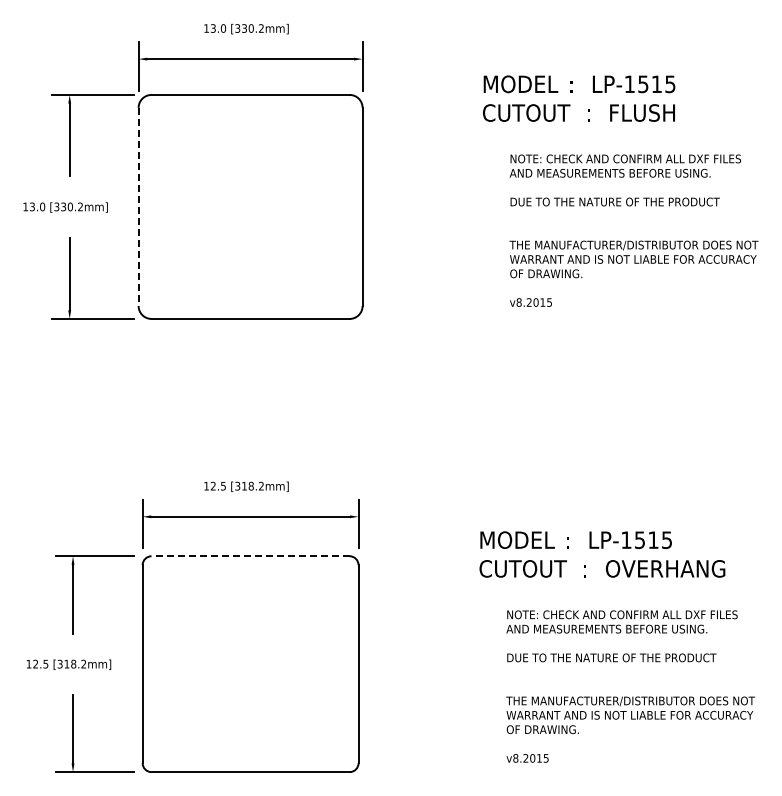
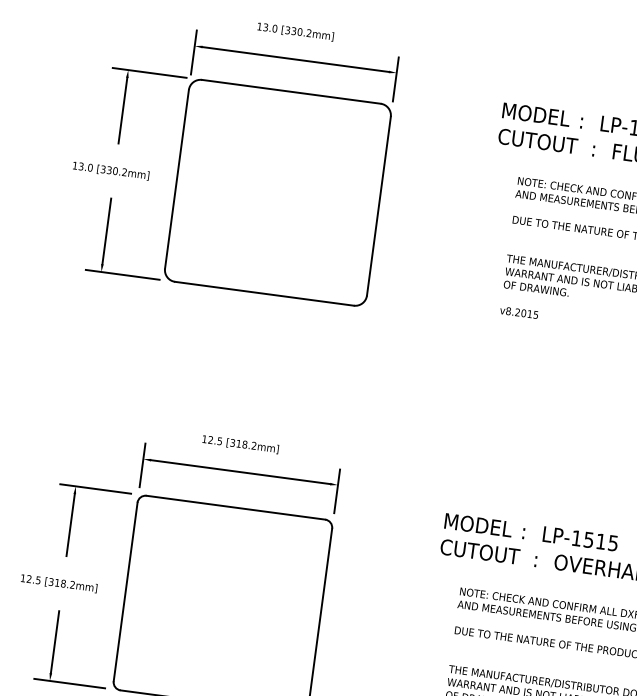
line: (138, 207) -> (176, 179), dashed -> solid
line: (250, 556) -> (235, 507), dashed -> solid

